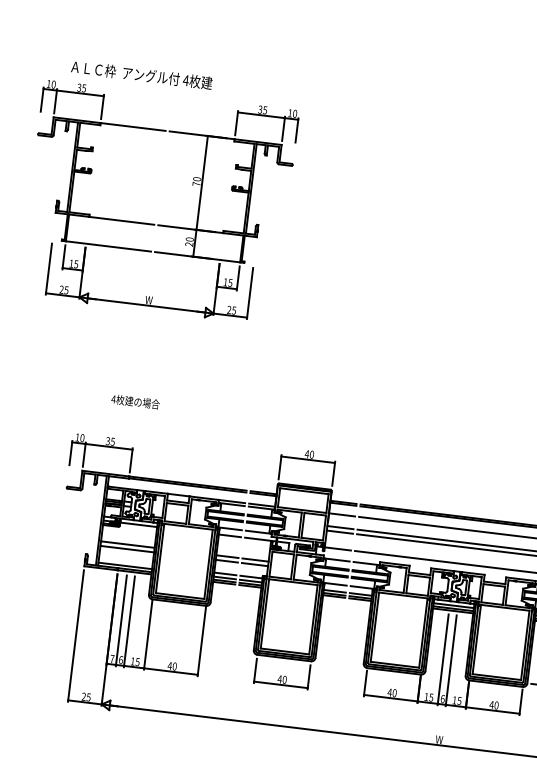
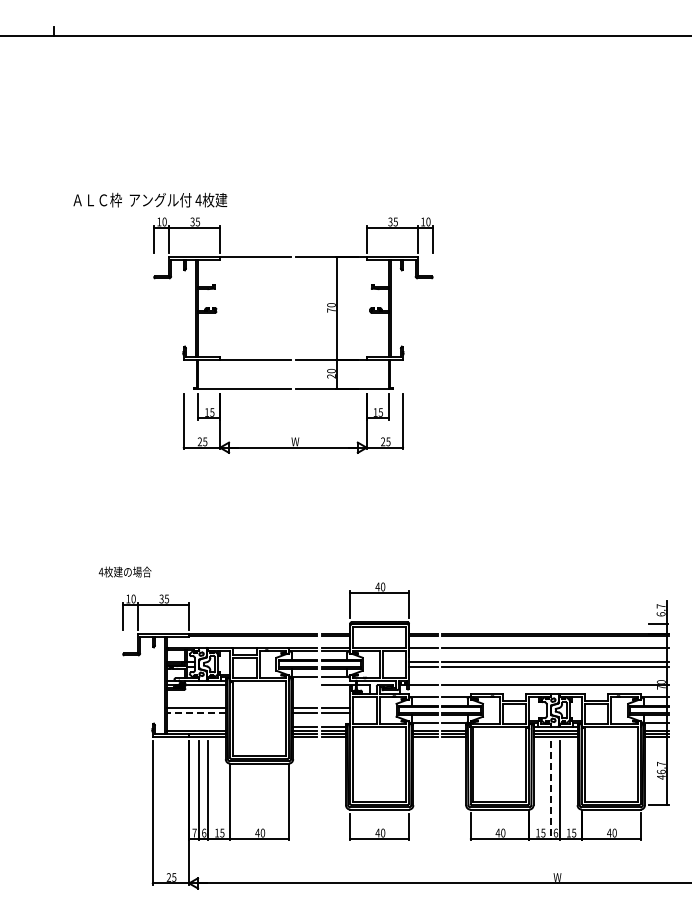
part: (154, 224) -> (291, 359), moved
text: (135, 401) -> (124, 571), moved
line: (230, 536) -> (305, 685), removed
line: (126, 548) -> (195, 712), solid -> dashed
line: (443, 659) -> (551, 790), solid -> dashed

